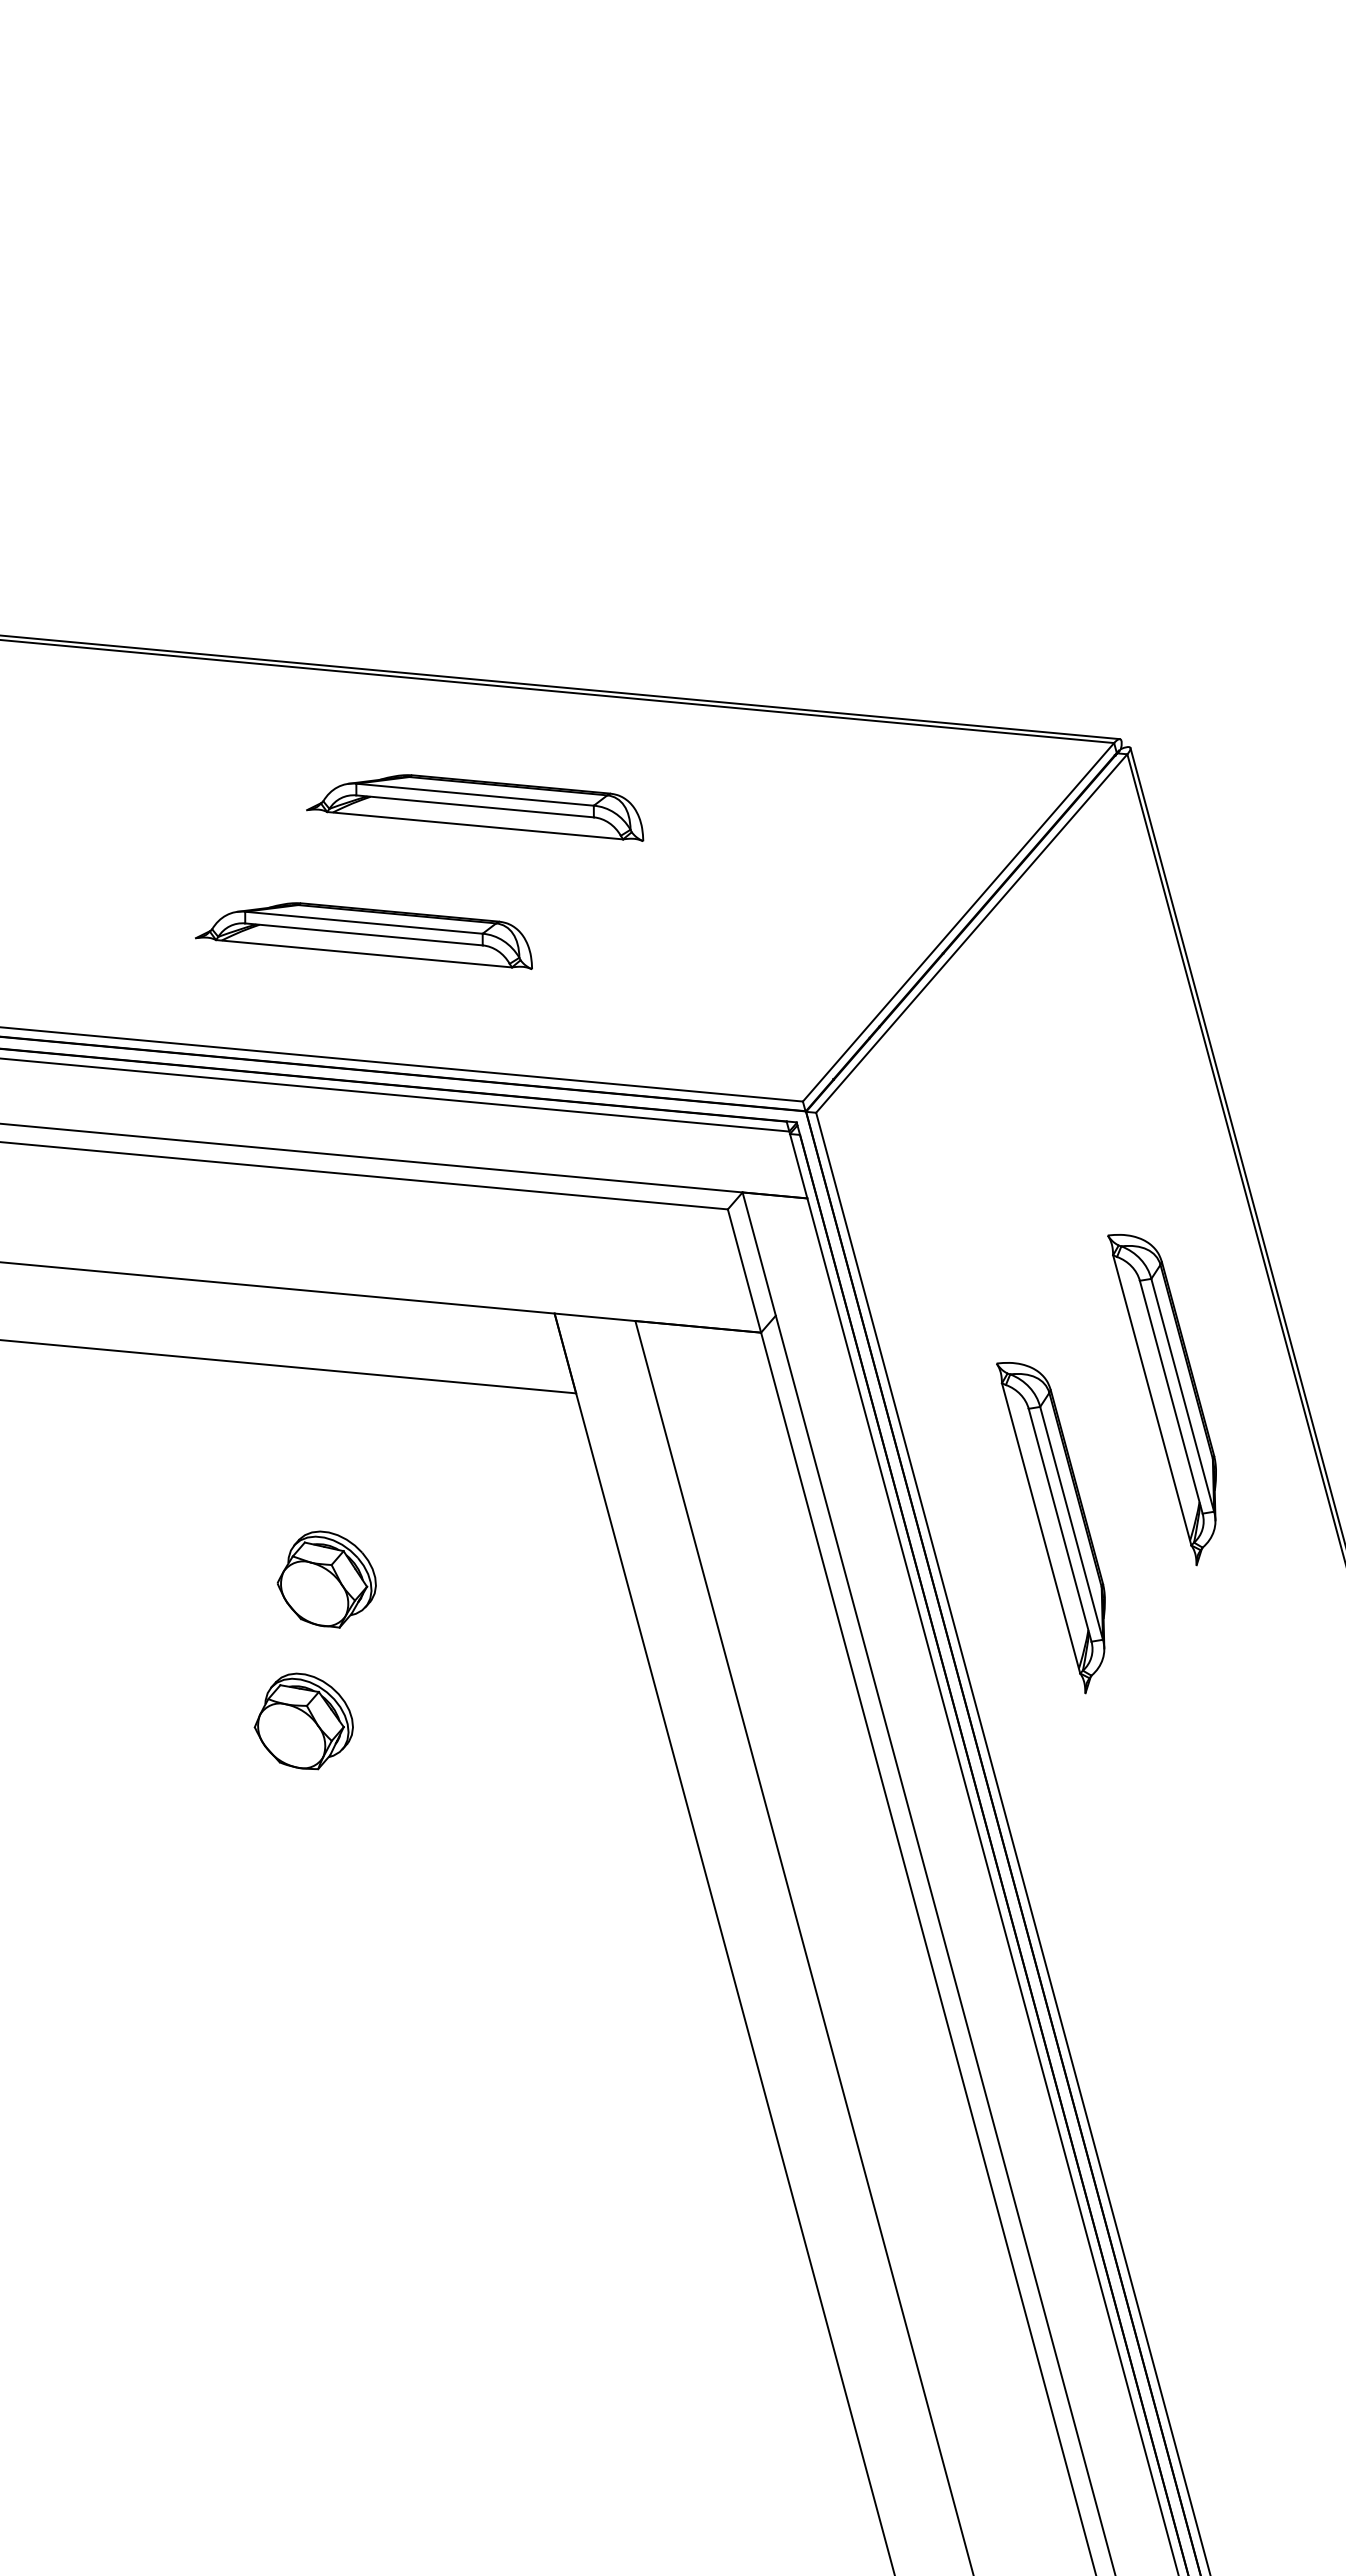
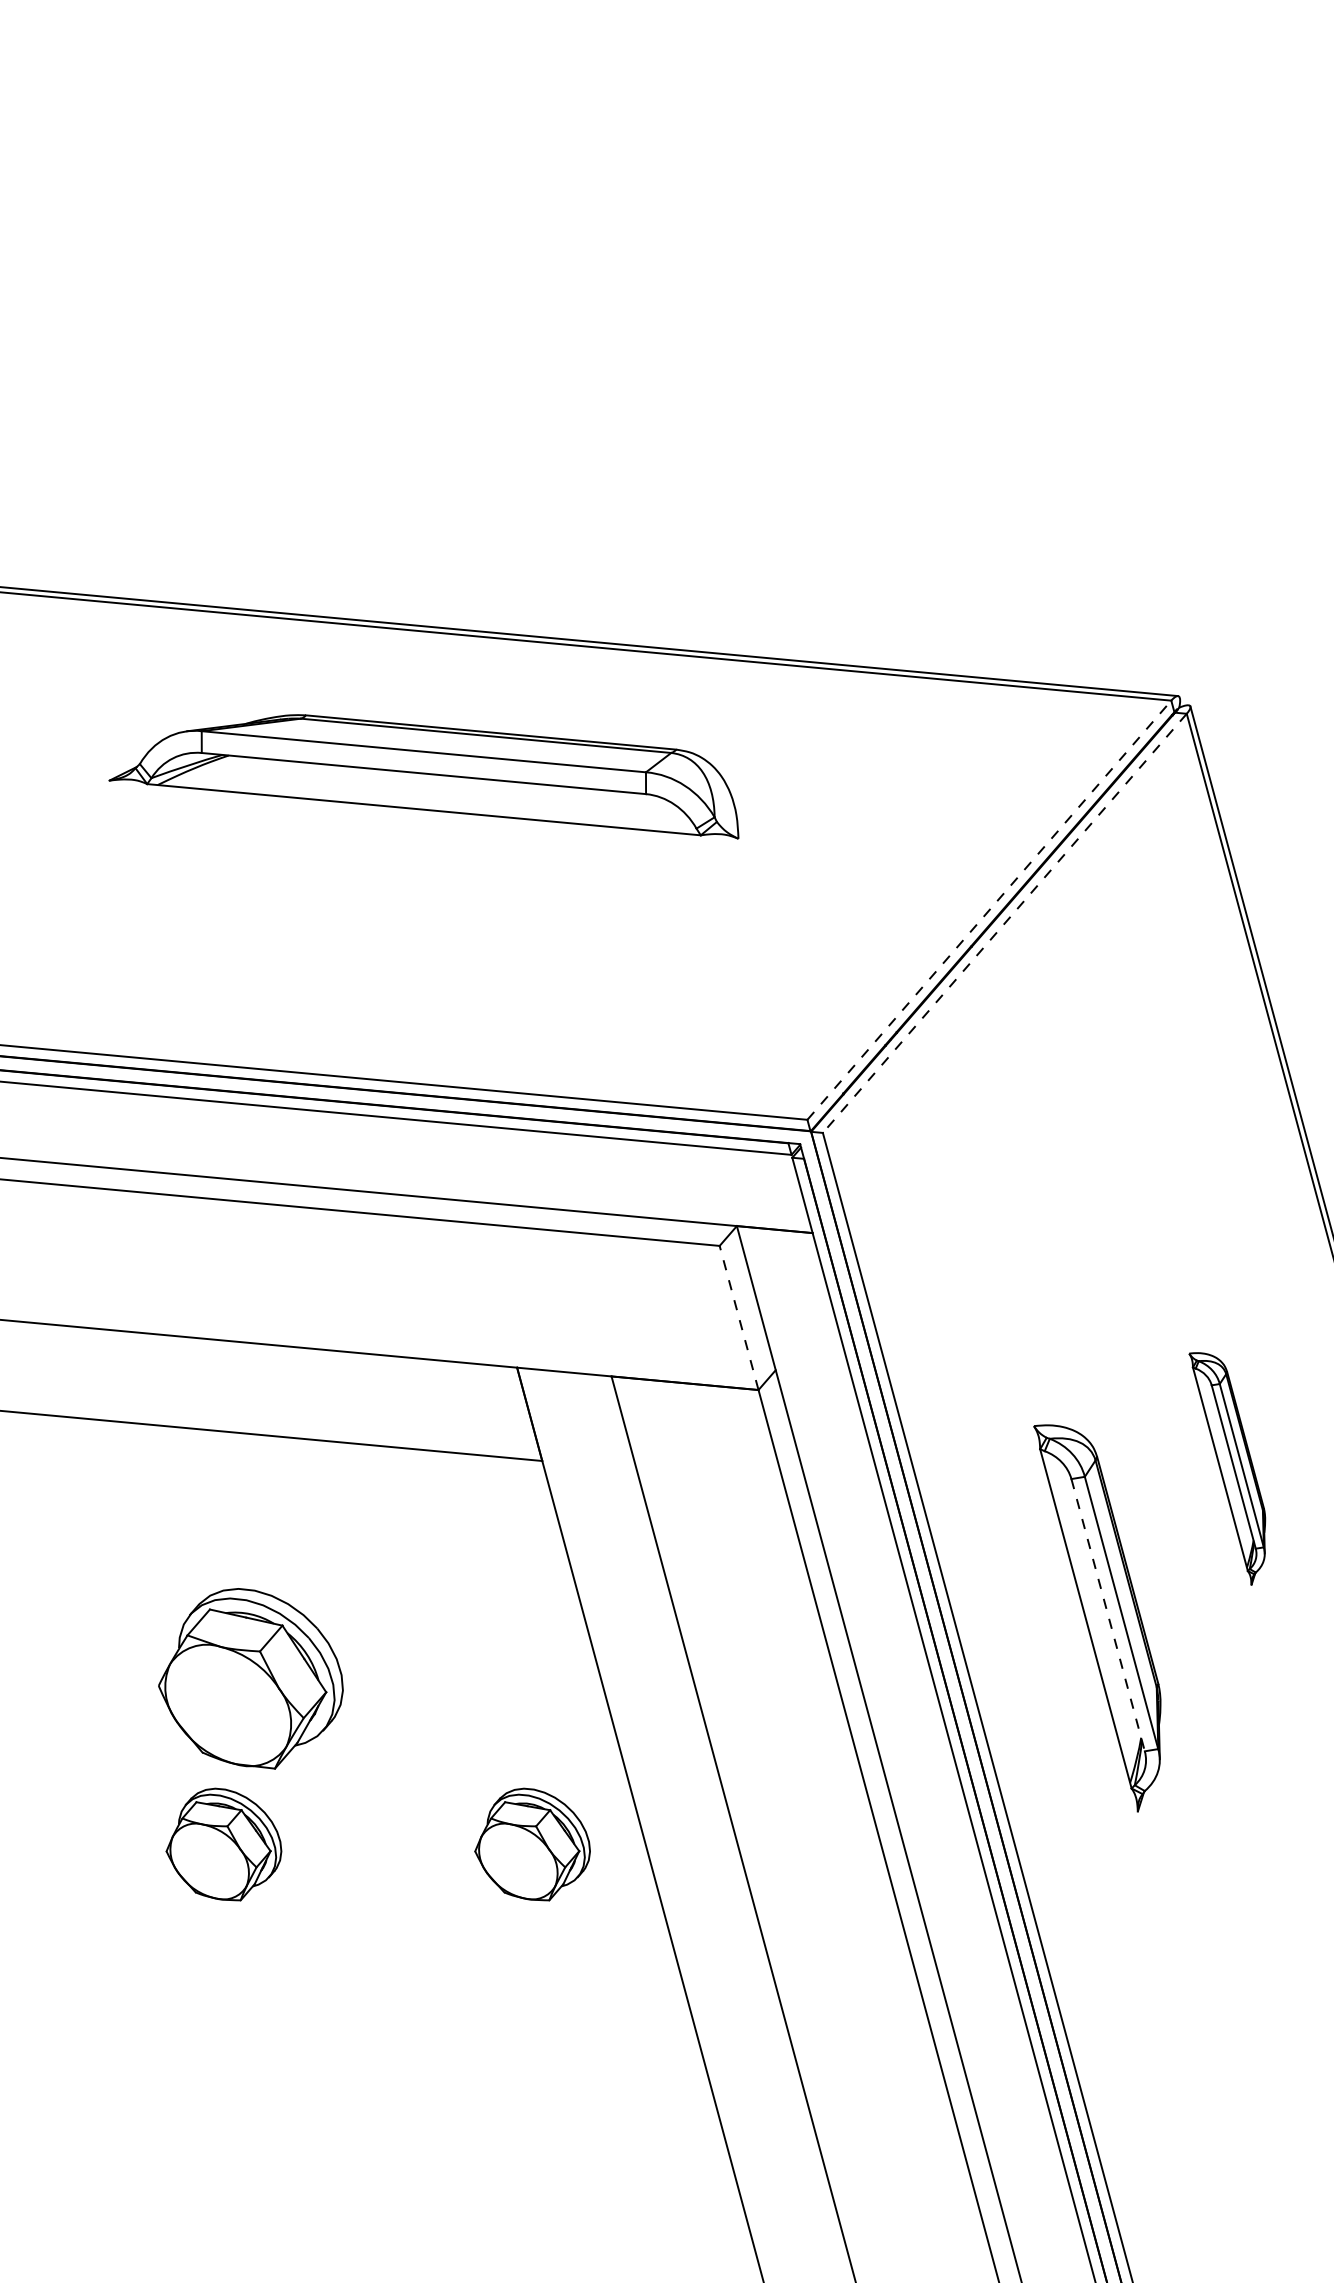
part: (475, 807) -> (424, 775), size x1.6
line: (958, 921) -> (989, 909), solid -> dashed
line: (971, 933) -> (1004, 923), solid -> dashed
part: (363, 935) -> (293, 925), removed
line: (744, 1271) -> (739, 1318), solid -> dashed
part: (1161, 1400) -> (1226, 1469), size x0.6
line: (1060, 1525) -> (1108, 1615), solid -> dashed
part: (326, 1579) -> (250, 1678), size x1.6
part: (567, 1721) -> (532, 1844), added

